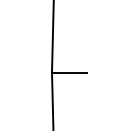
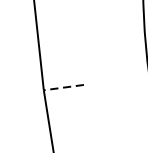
line: (68, 72) -> (62, 87), solid -> dashed

